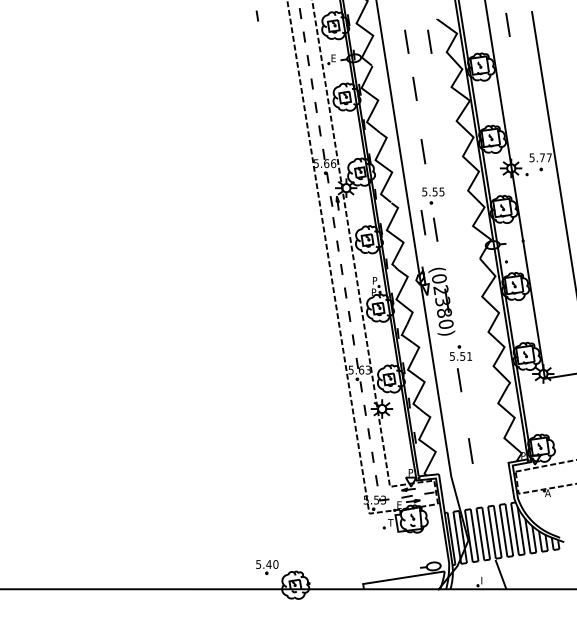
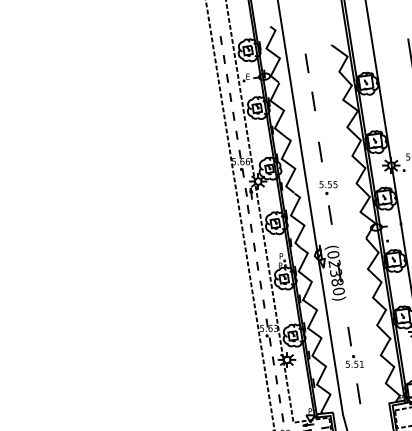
line: (256, 15) -> (185, 42), removed
line: (507, 24) -> (388, 49), removed
line: (429, 41) -> (325, 63), removed
line: (423, 222) -> (320, 209), removed
part: (461, 352) -> (355, 361), moved

